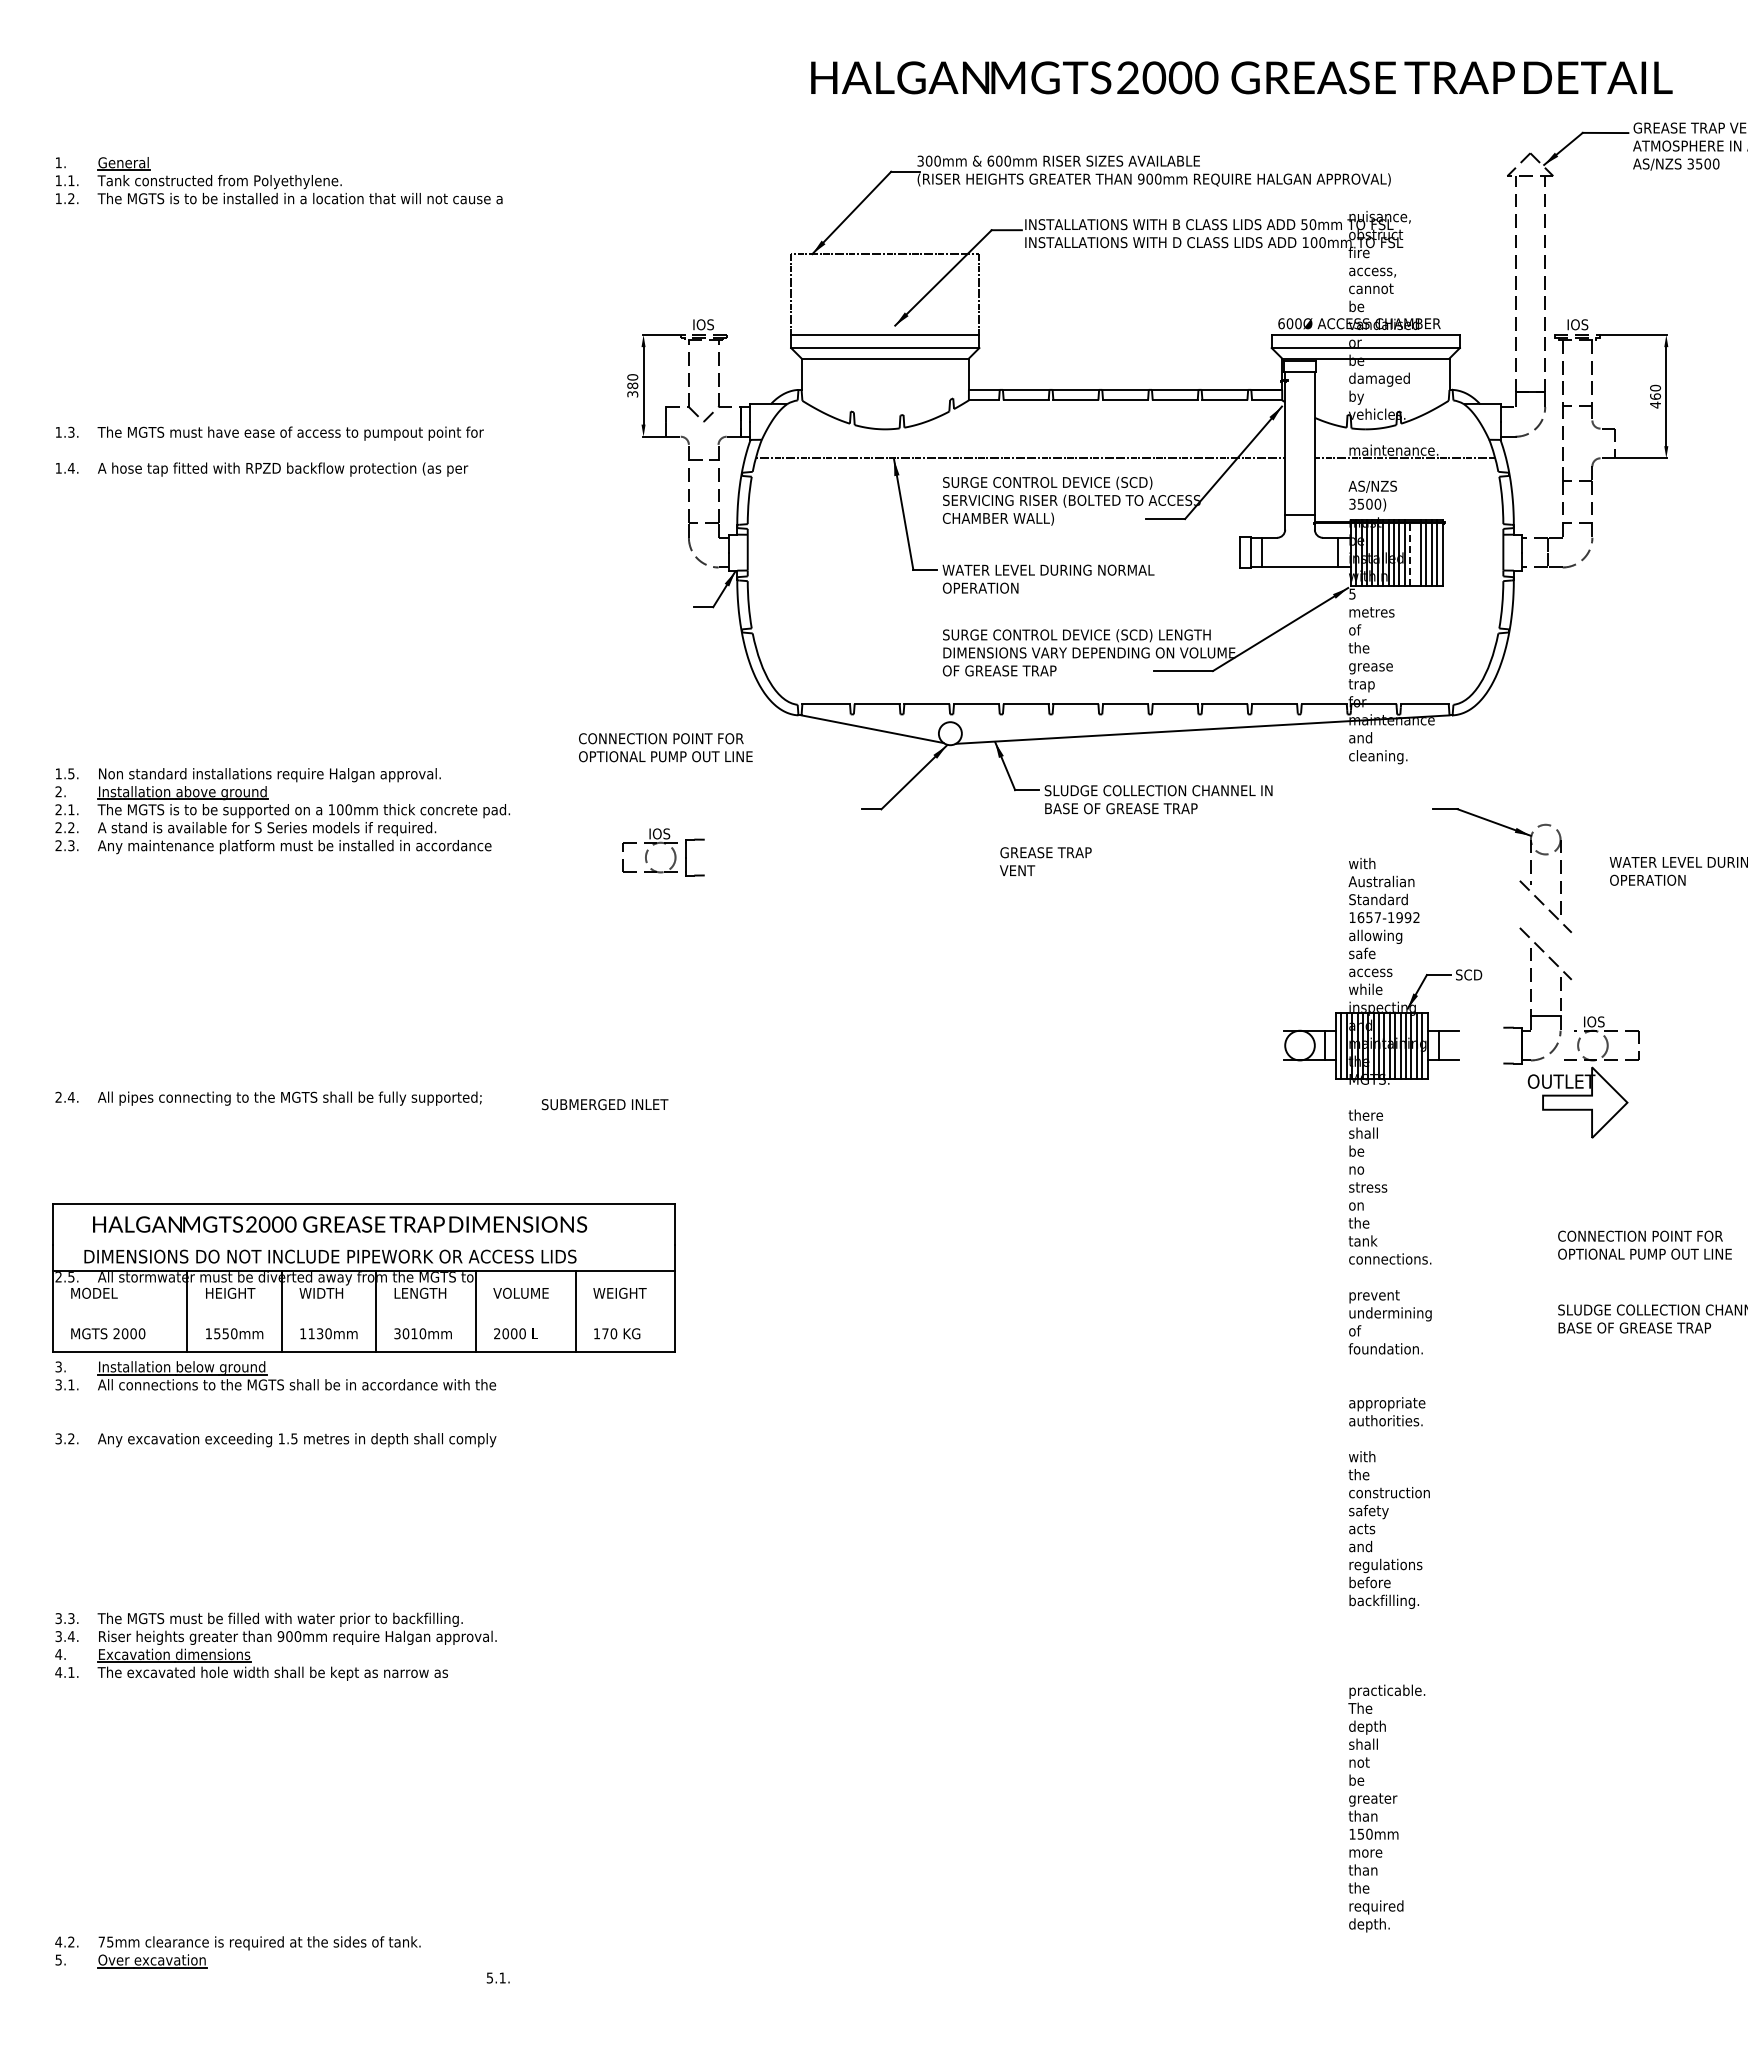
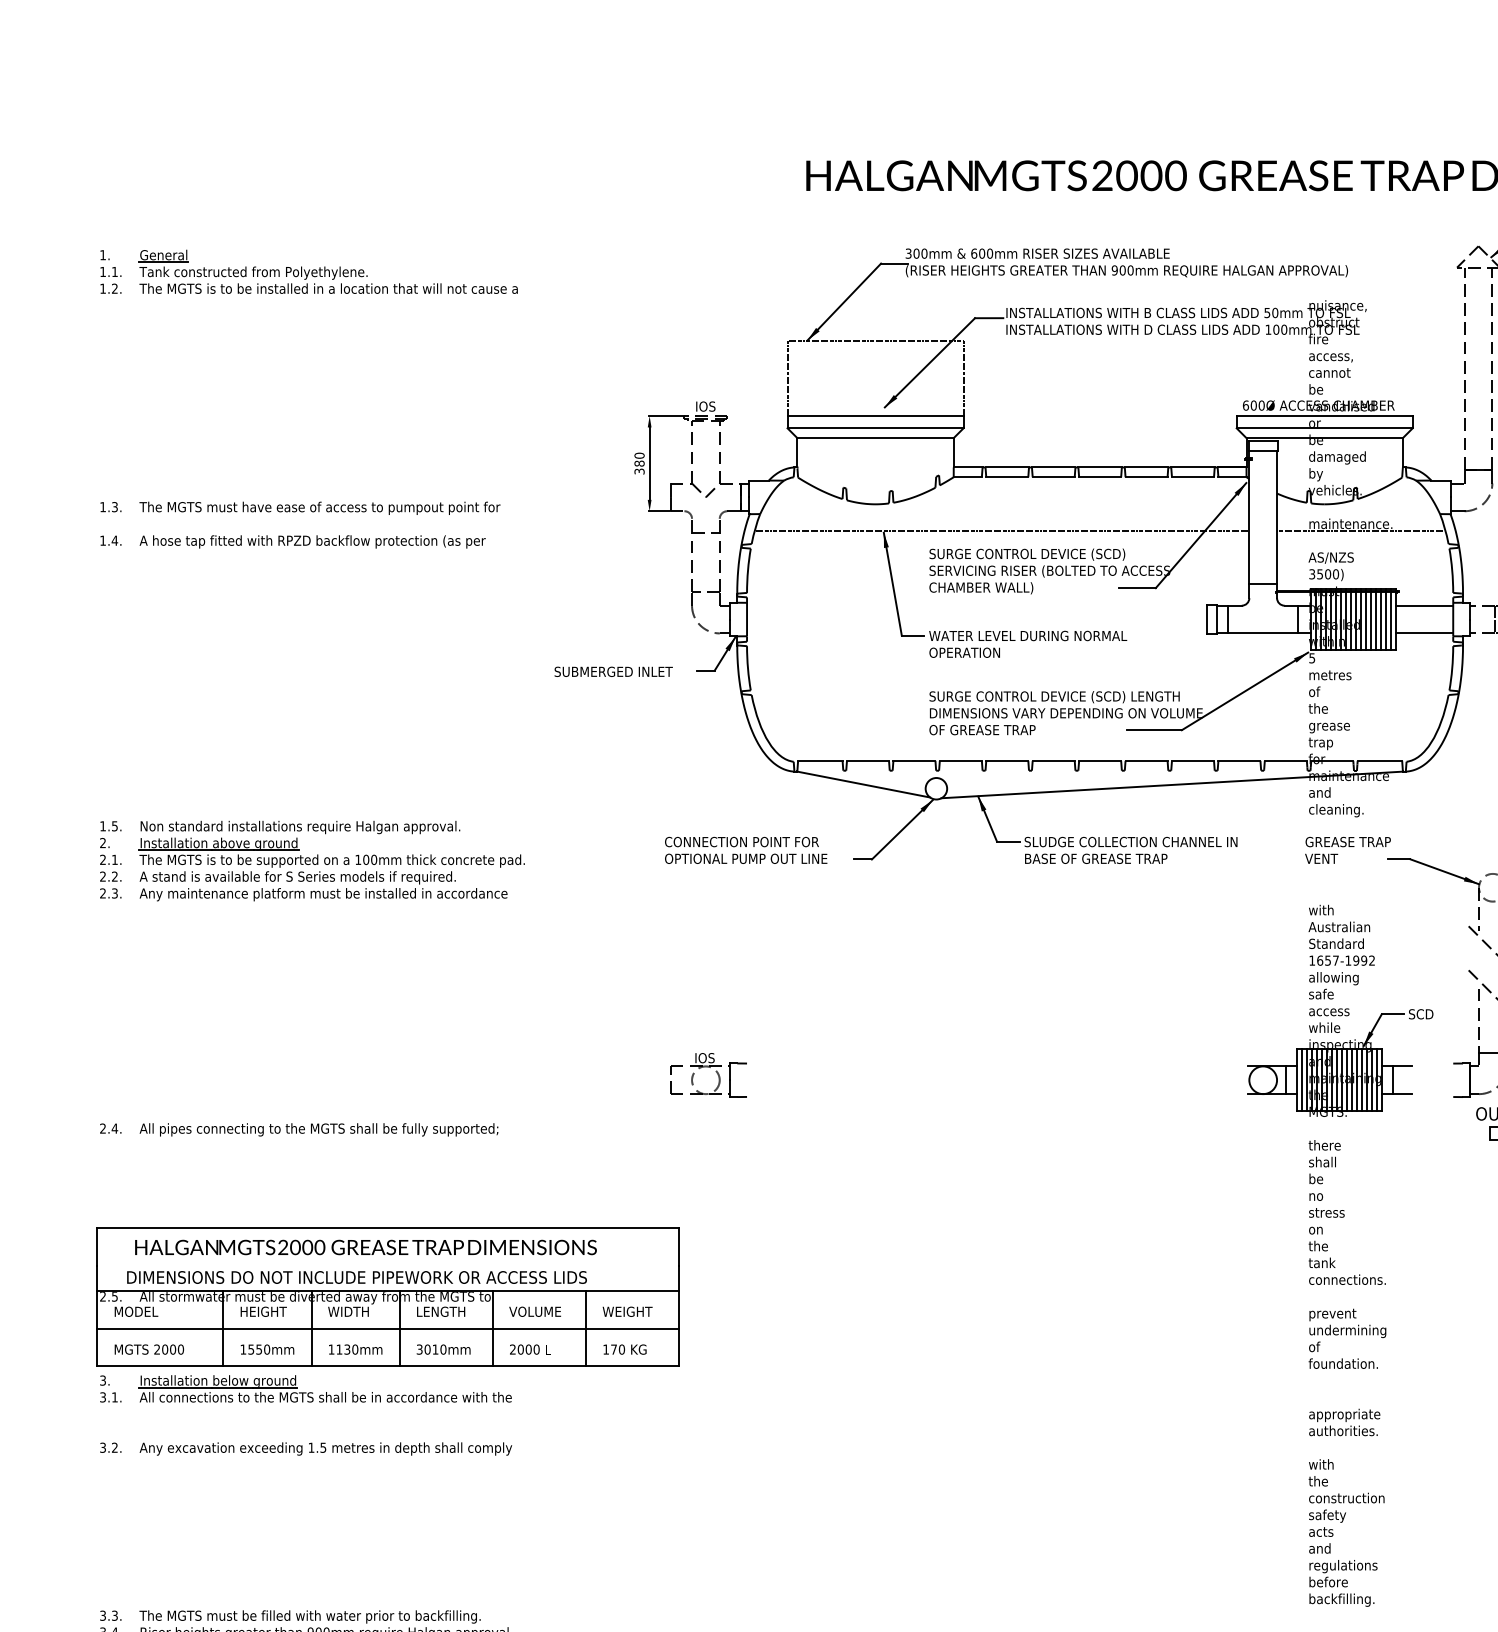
line: (1472, 537) -> (1424, 605), added
line: (1410, 552) -> (1366, 619), dashed -> solid
line: (1415, 552) -> (1371, 619), added
line: (1472, 567) -> (1424, 633), added
text: (665, 747) -> (745, 850), moved
part: (664, 844) -> (709, 1068), moved
text: (1045, 861) -> (1347, 850), moved
text: (605, 1104) -> (614, 671), moved
line: (363, 1311) -> (387, 1328), added

